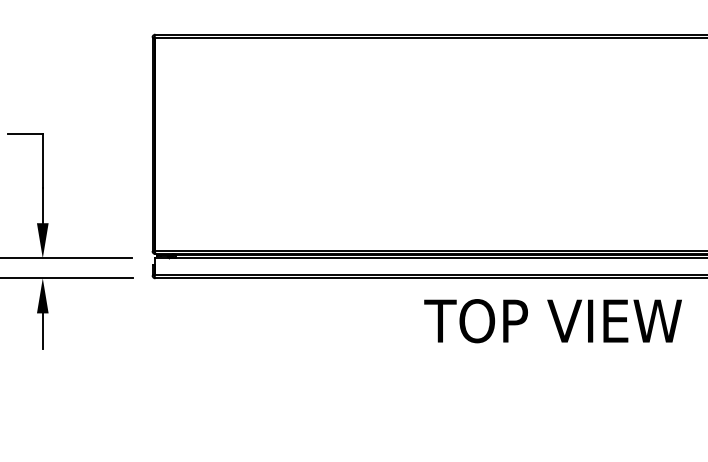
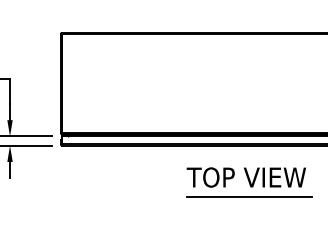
text: (551, 321) -> (245, 177), moved
line: (557, 390) -> (248, 197), added

